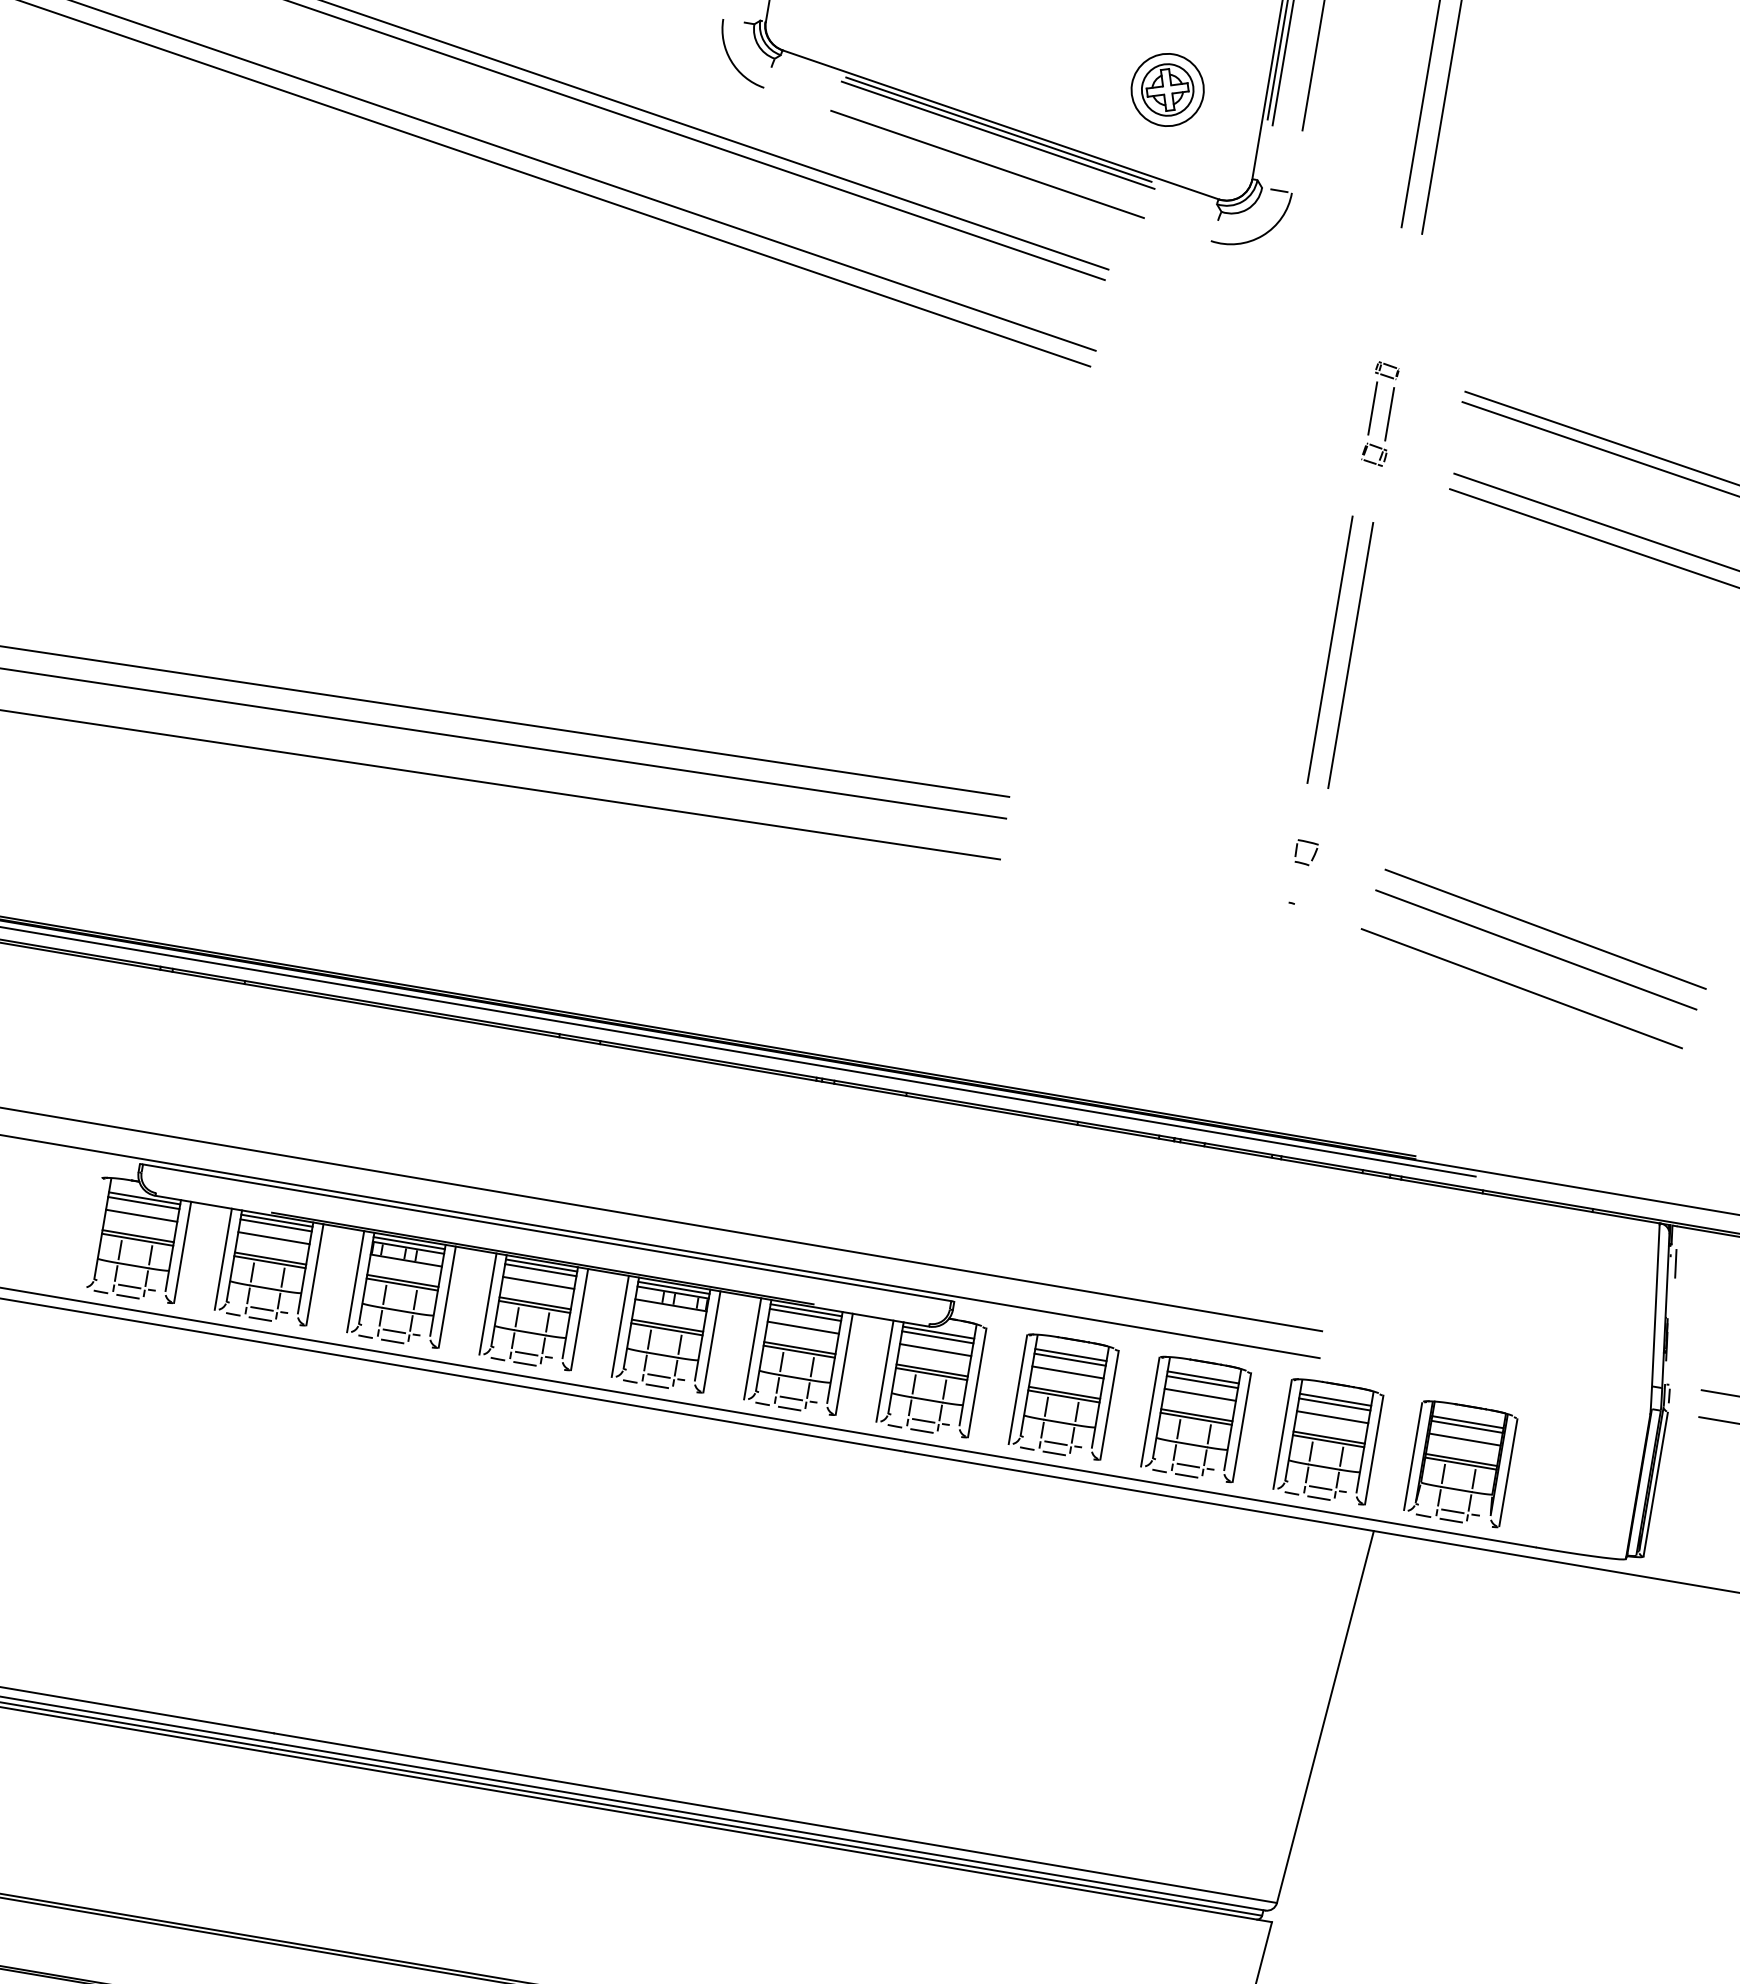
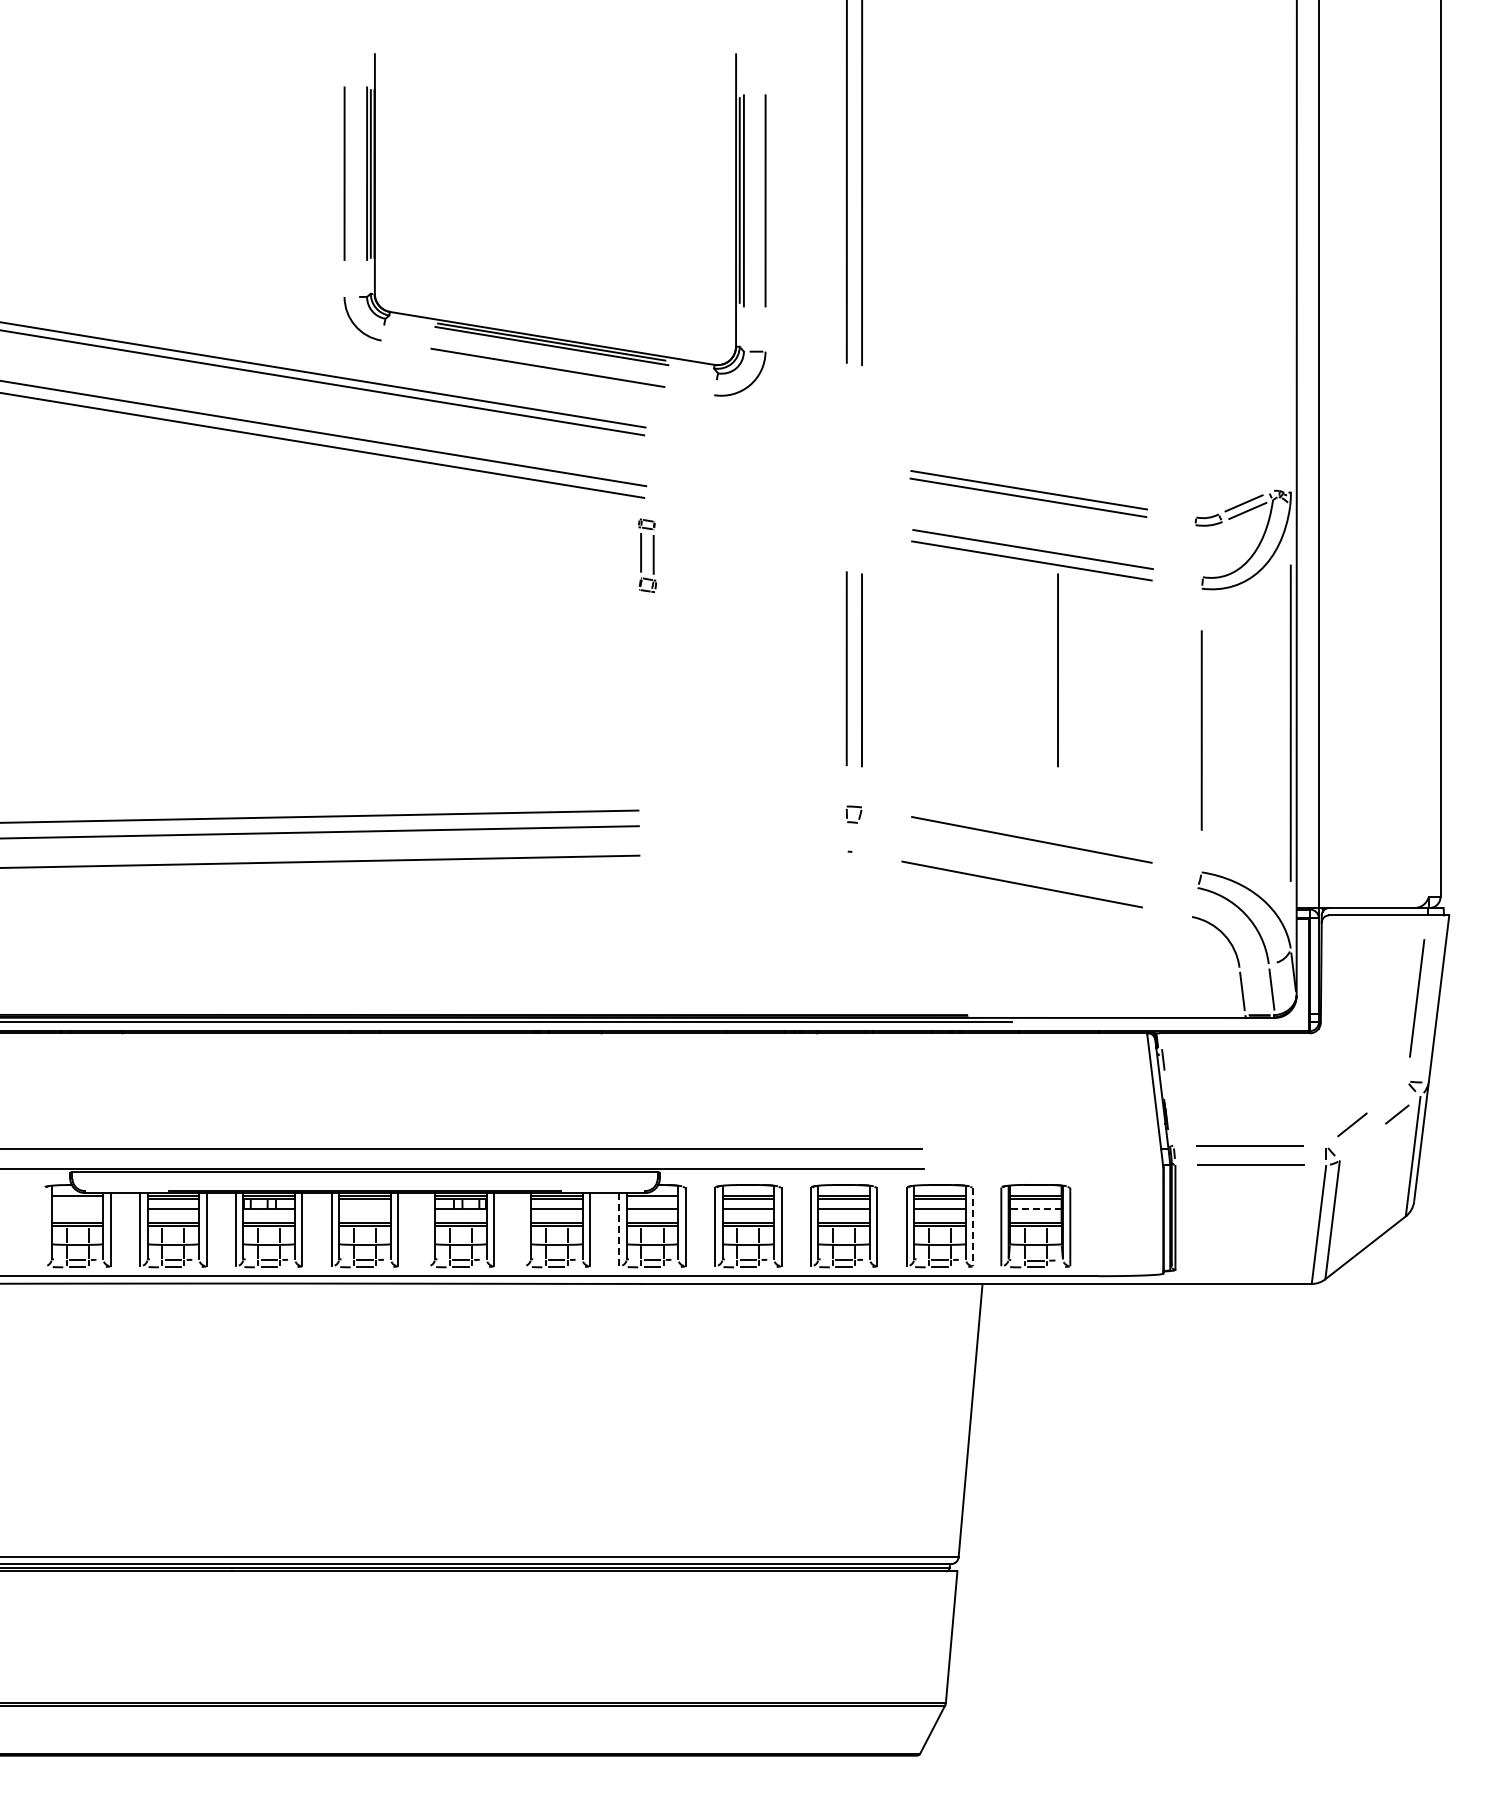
part: (1167, 89) -> (665, 293), removed
part: (1380, 413) -> (647, 555), moved
line: (1620, 701) -> (1057, 670), added
line: (1536, 949) -> (1027, 855), removed
line: (143, 1203) -> (77, 1199), removed
line: (141, 1215) -> (77, 1208), removed
line: (537, 1282) -> (364, 1208), removed
line: (620, 1326) -> (427, 1229), removed
line: (937, 1337) -> (652, 1199), removed
line: (752, 1348) -> (523, 1229), removed
line: (885, 1371) -> (619, 1229), solid -> dashed
line: (1464, 1439) -> (1035, 1208), solid -> dashed
line: (1374, 1450) -> (973, 1227), solid -> dashed

